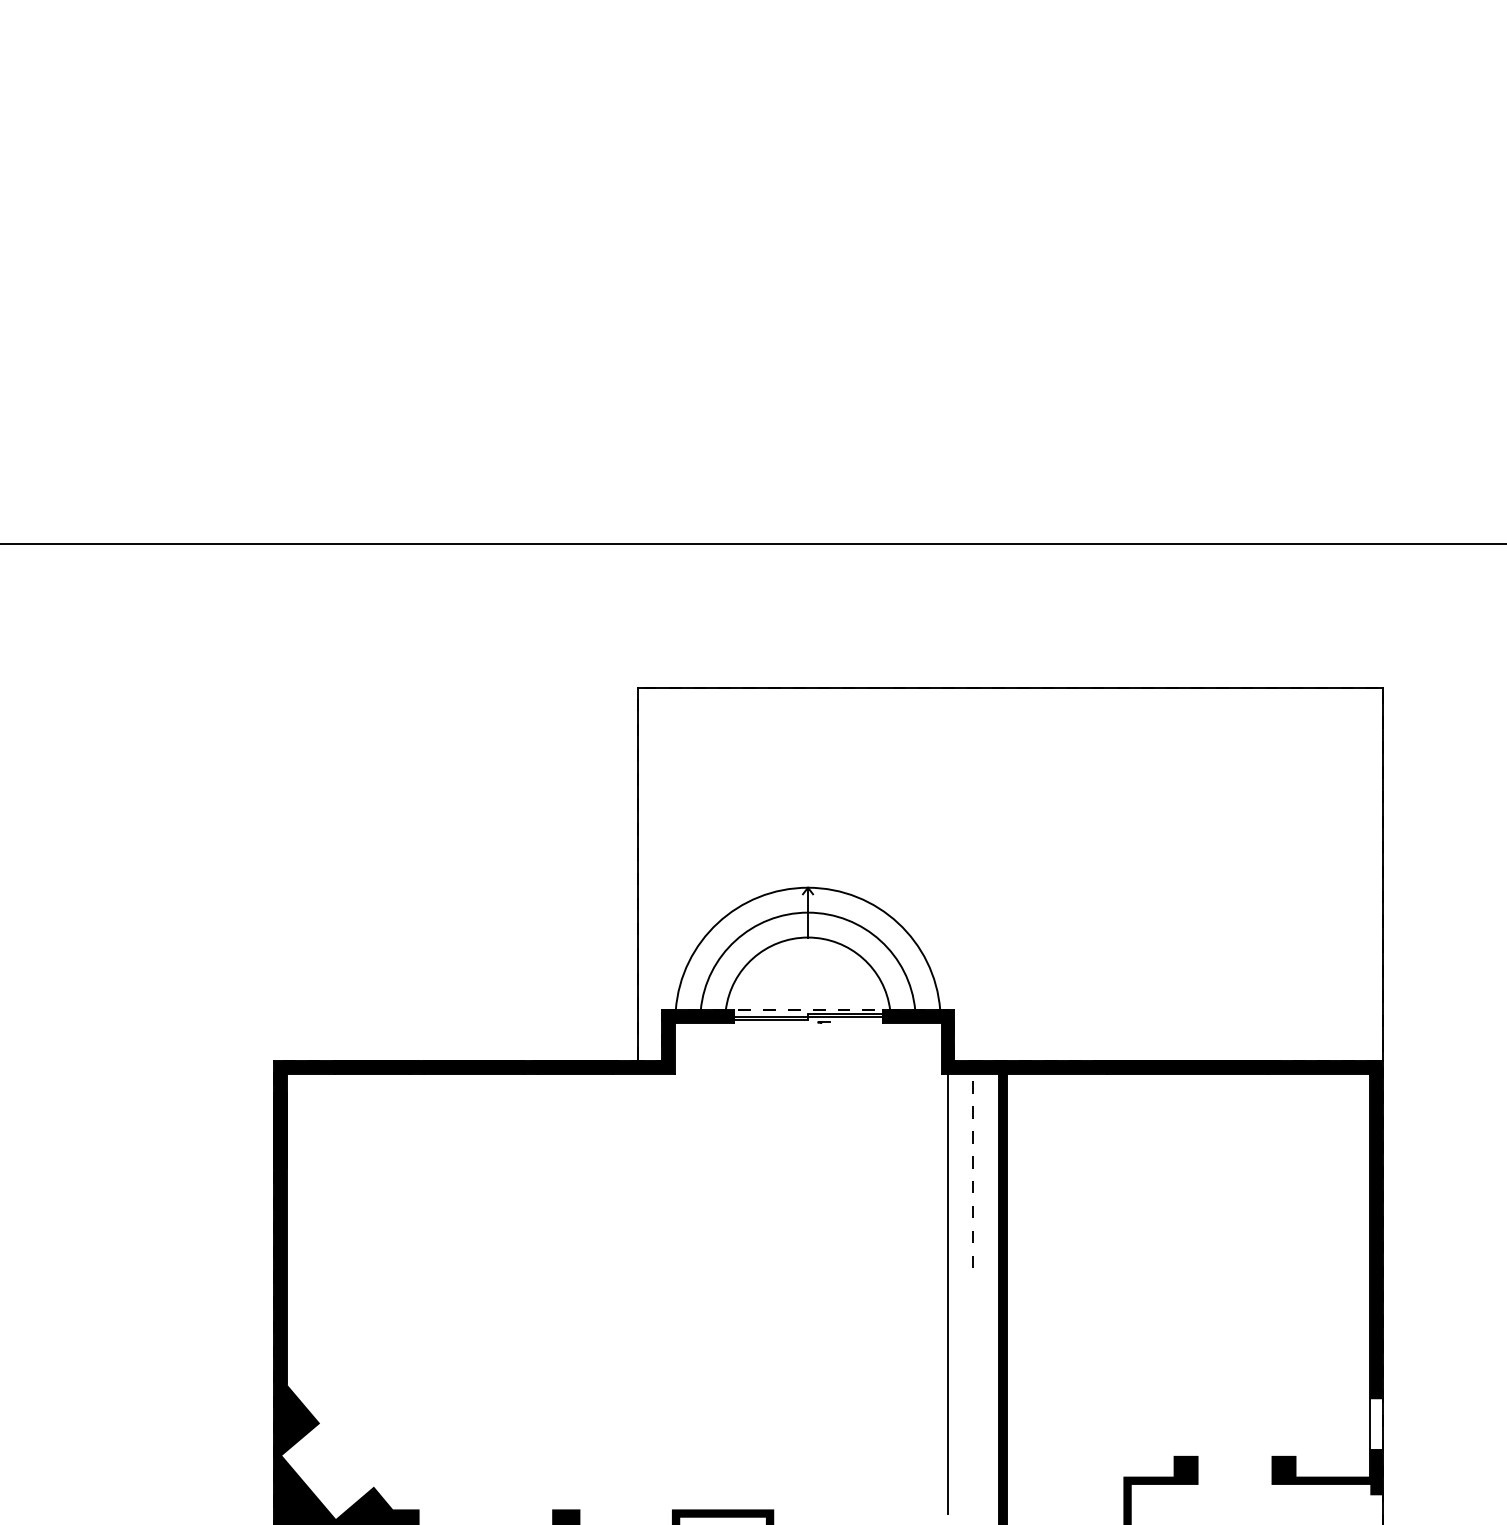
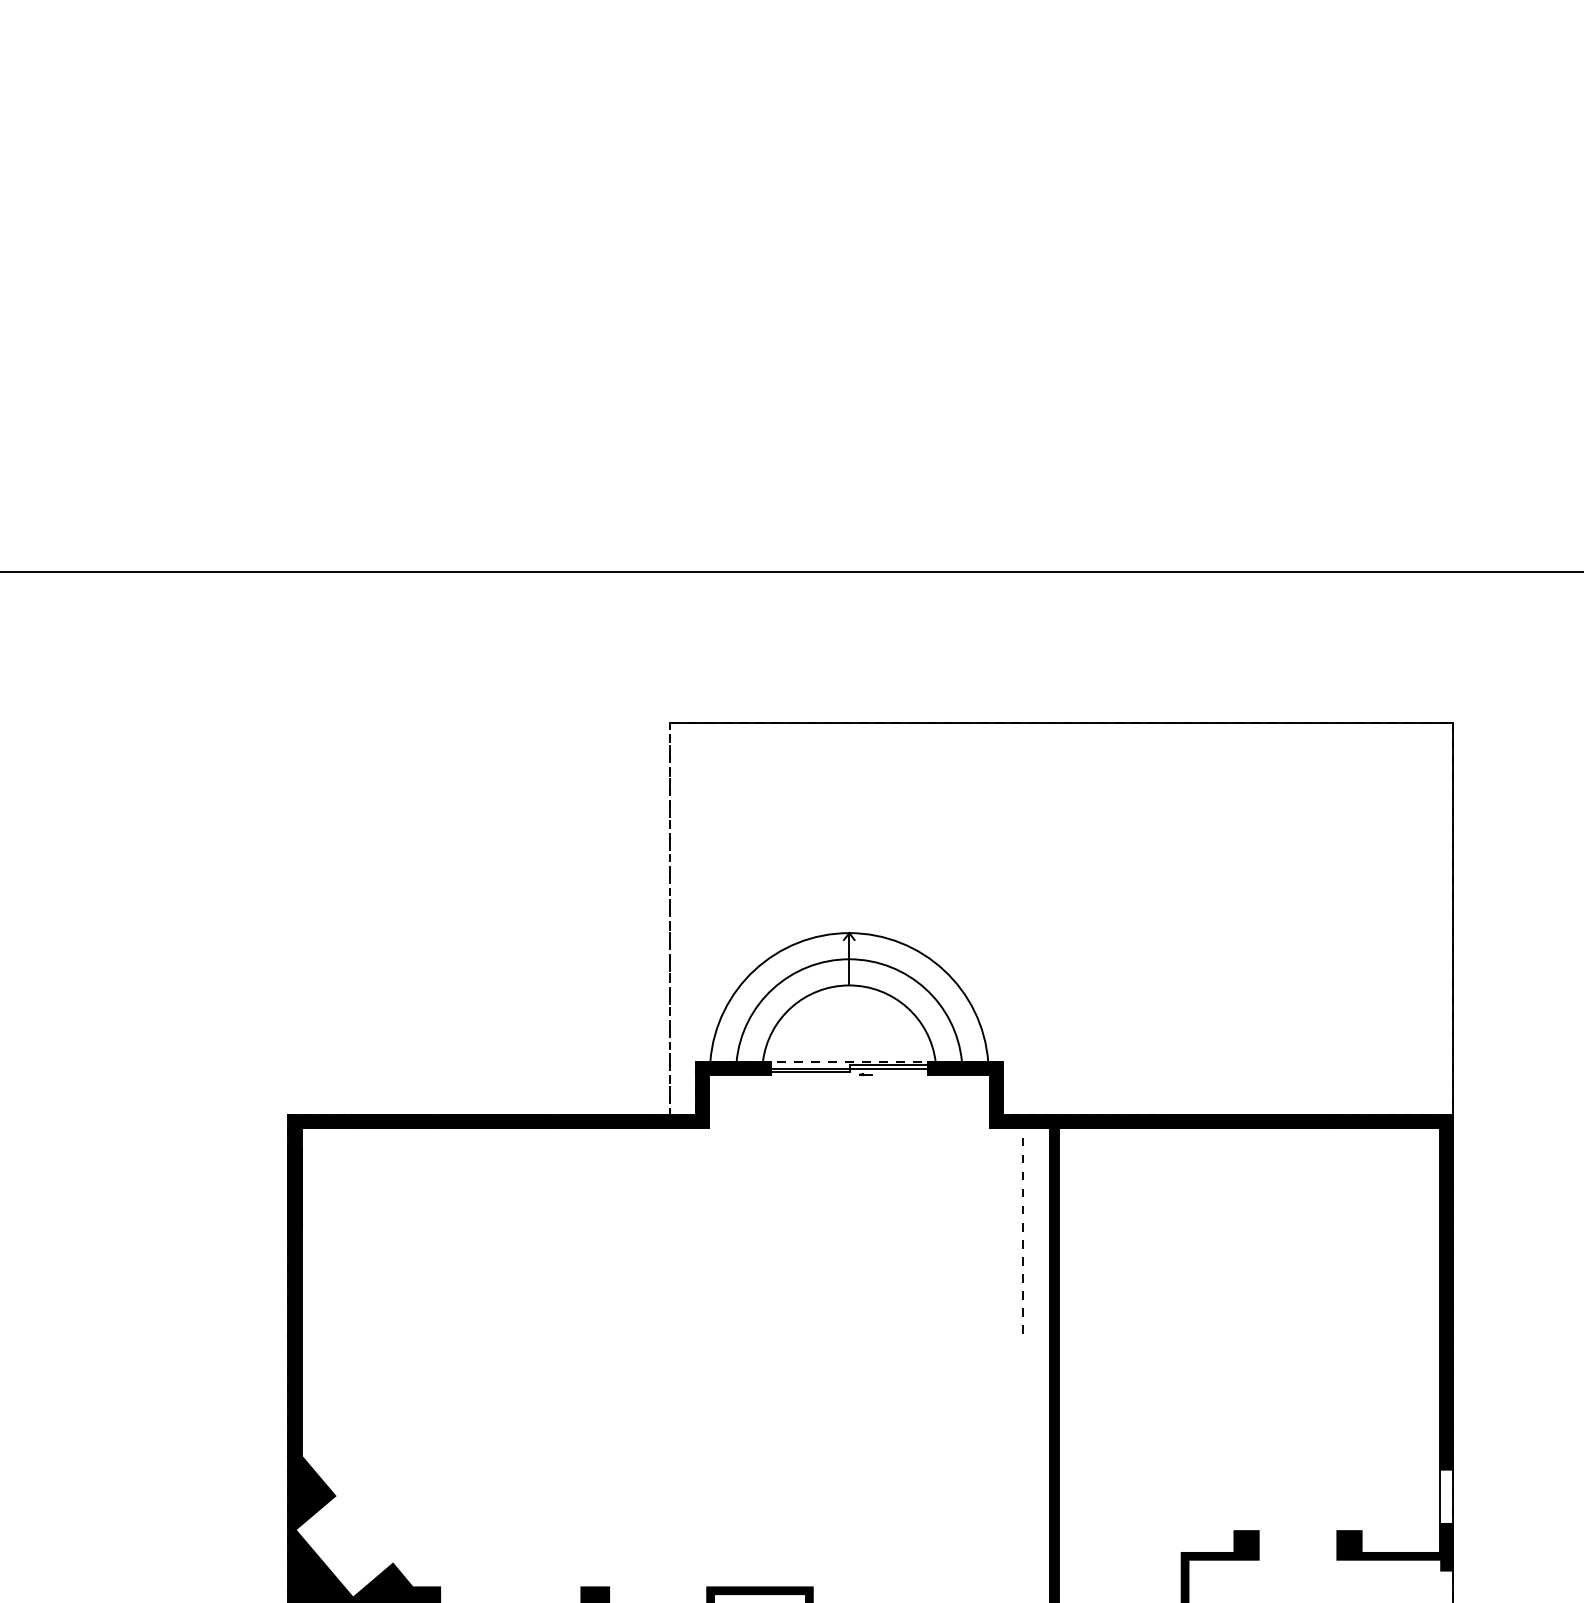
line: (637, 874) -> (670, 919), solid -> dashed
line: (948, 1293) -> (996, 1359), removed

